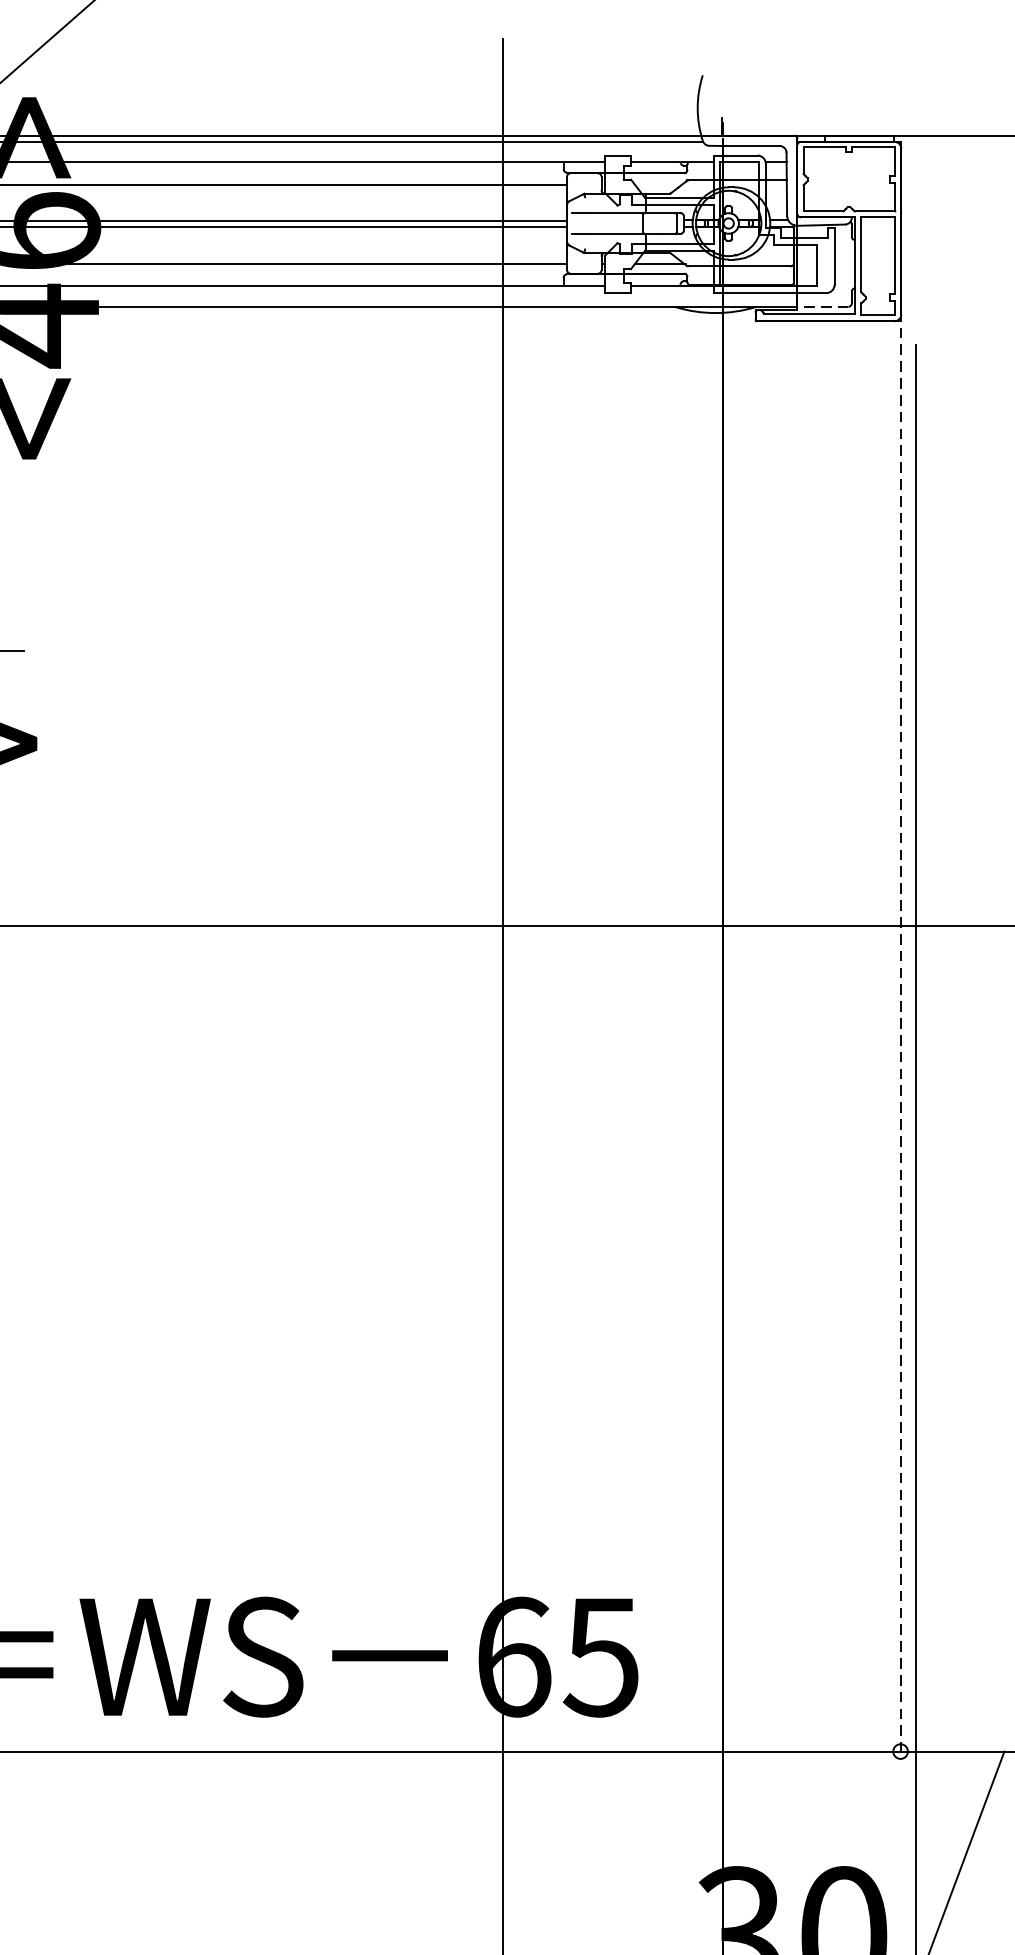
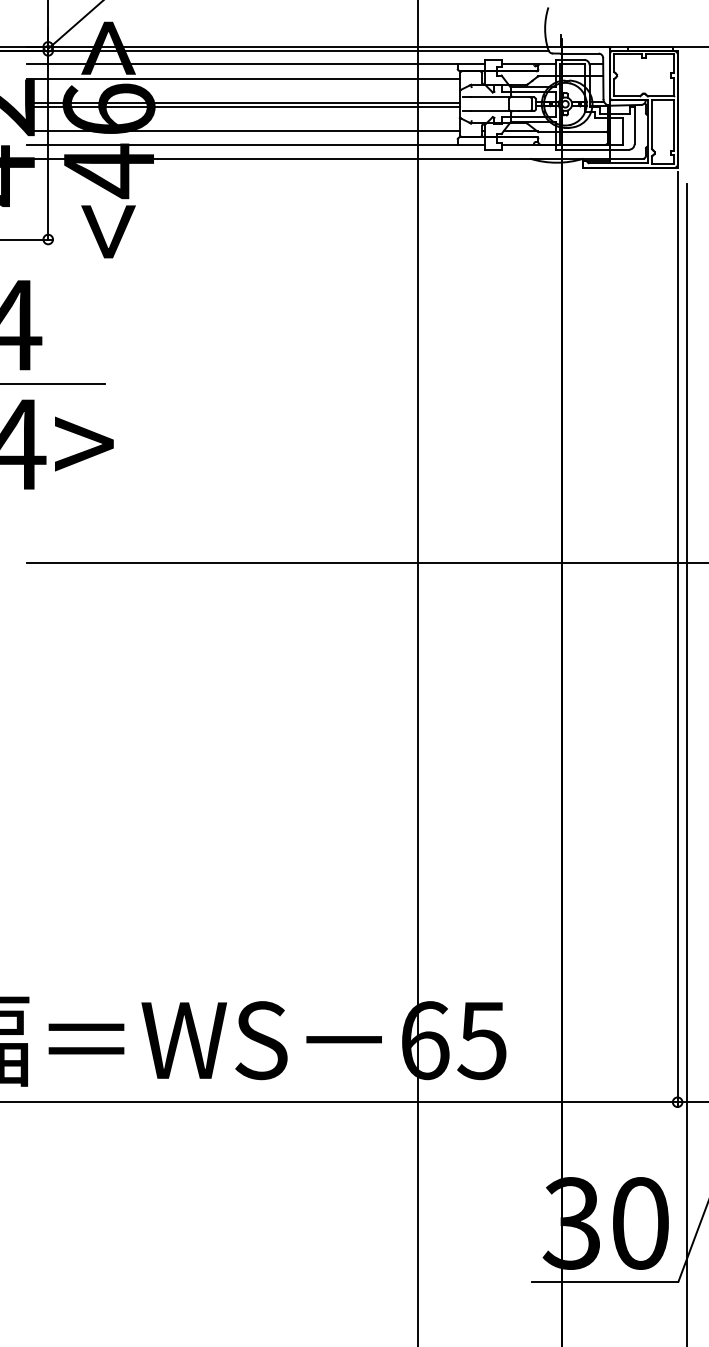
line: (822, 306) -> (626, 158), dashed -> solid
line: (900, 1043) -> (677, 639), dashed -> solid

